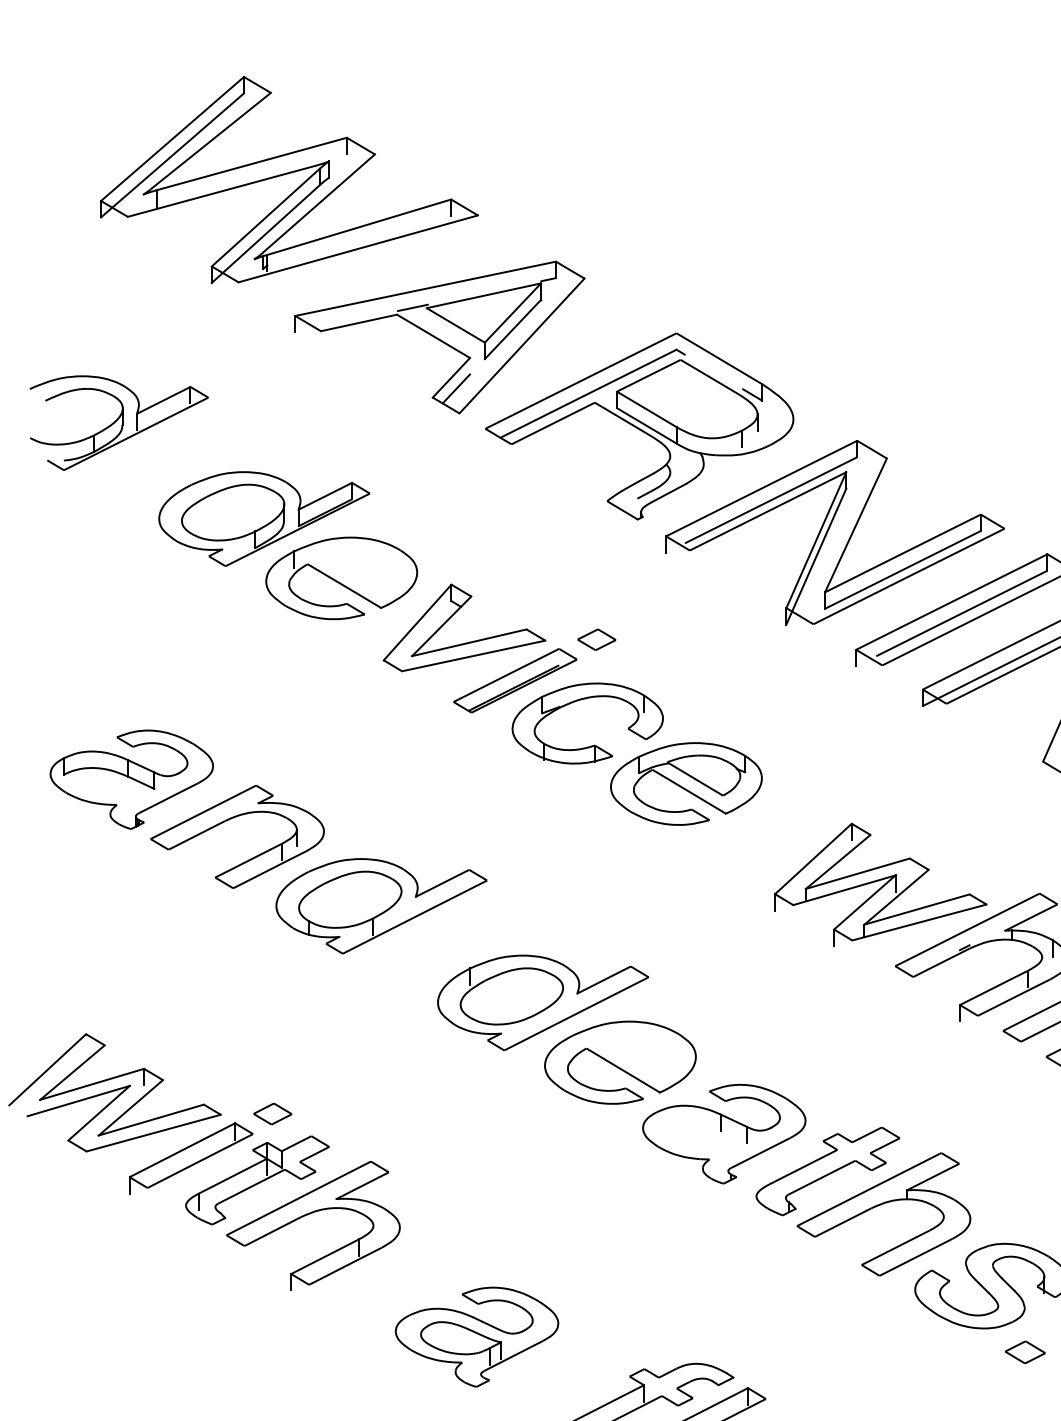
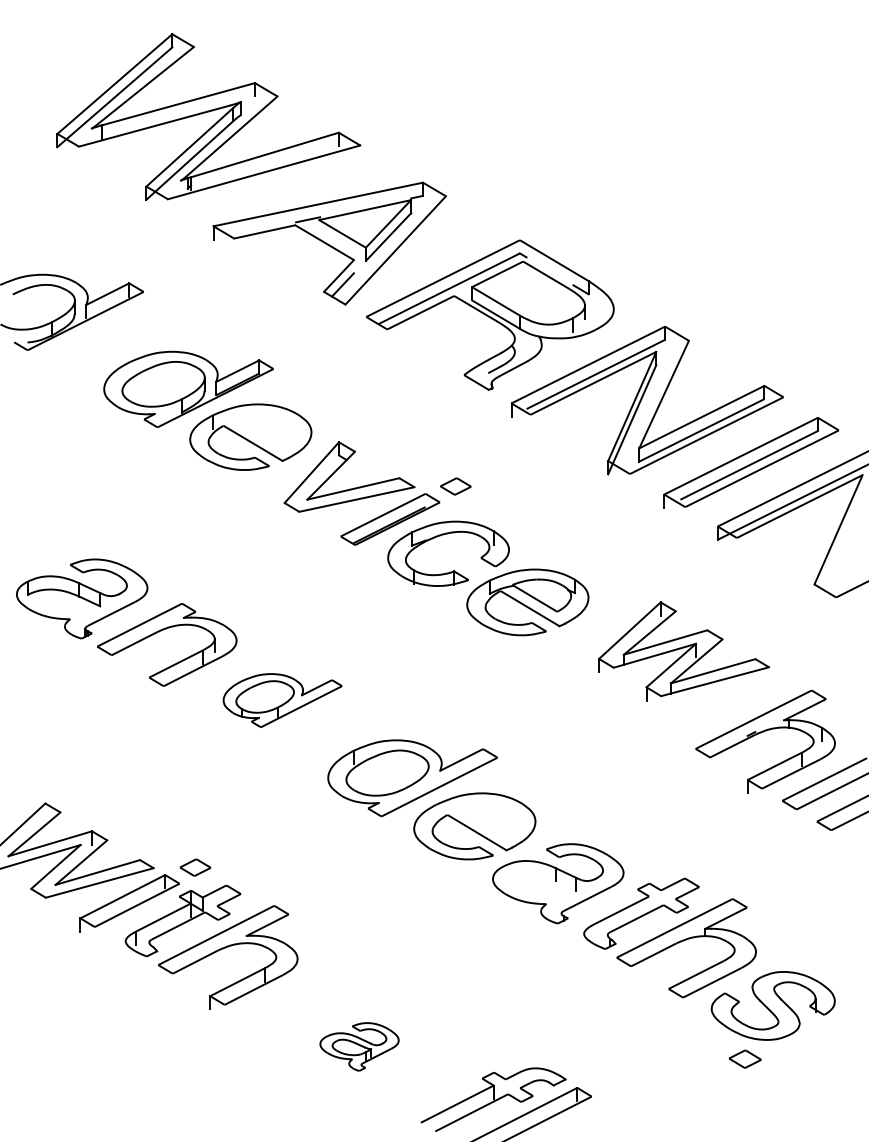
part: (880, 884) -> (683, 651), moved
part: (381, 906) -> (282, 700), size x0.7
part: (476, 1336) -> (359, 1046), size x0.6
part: (1024, 1351) -> (744, 1058), moved

